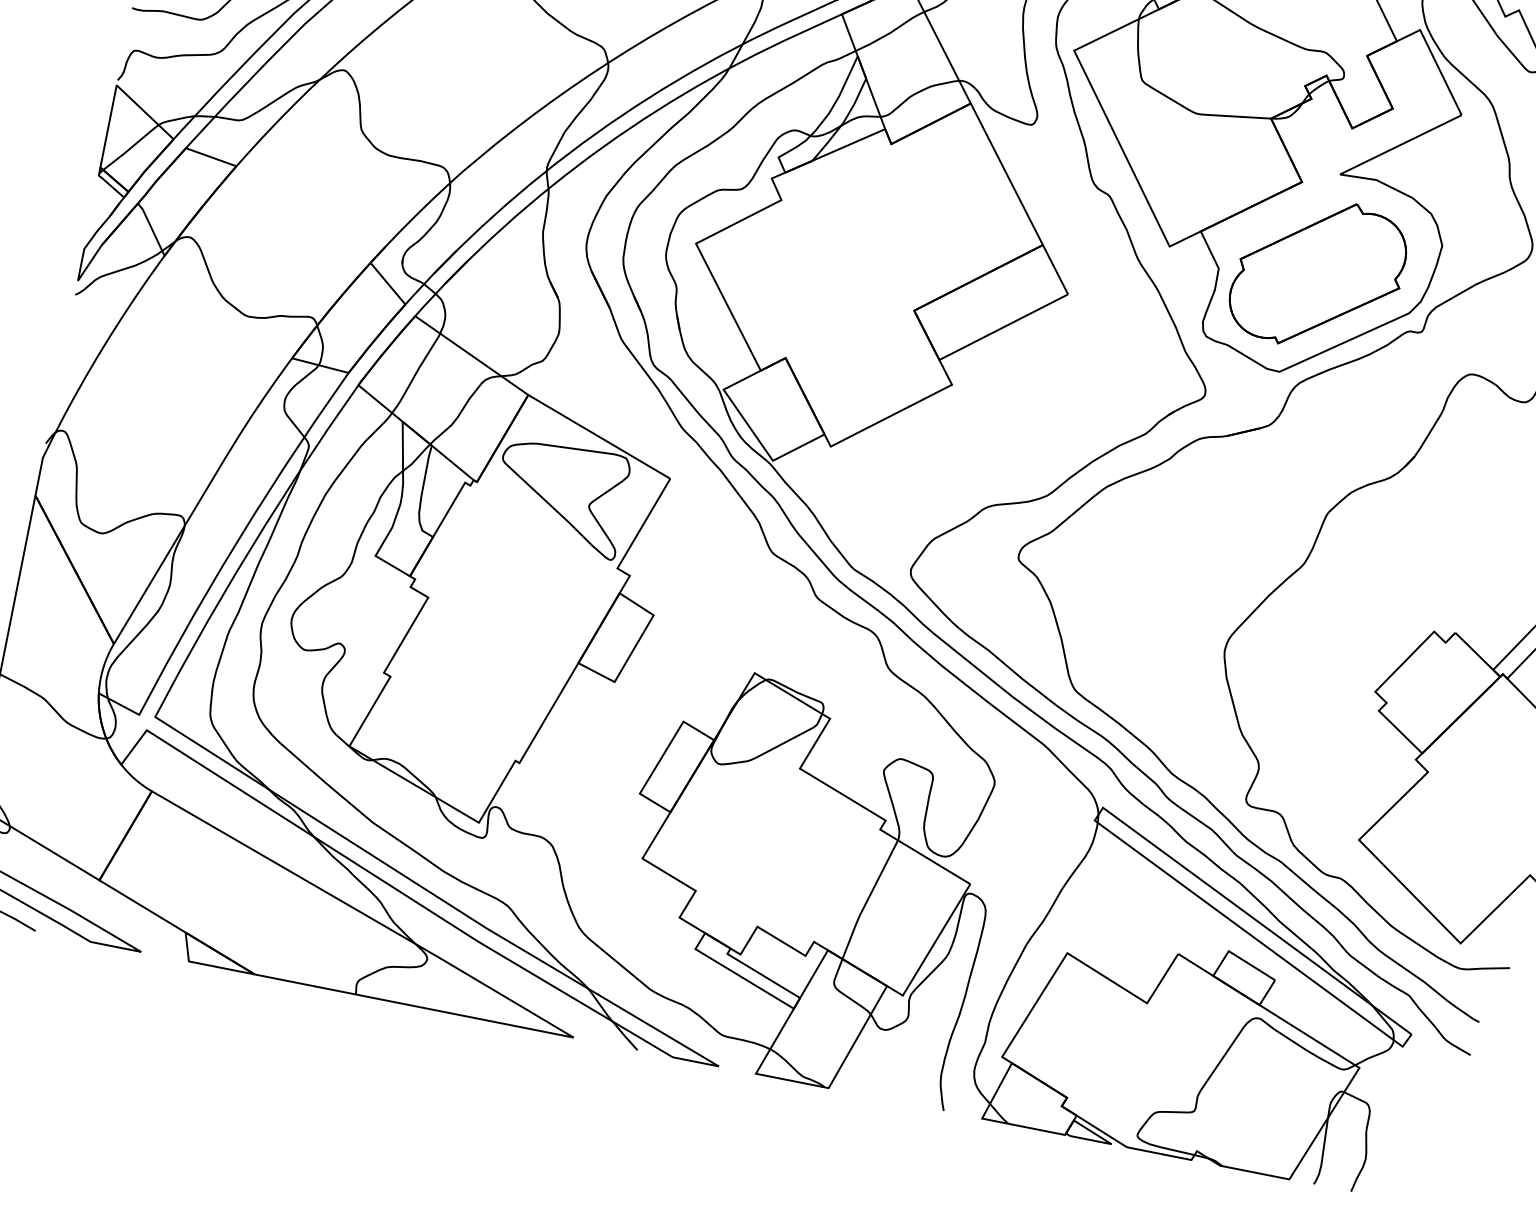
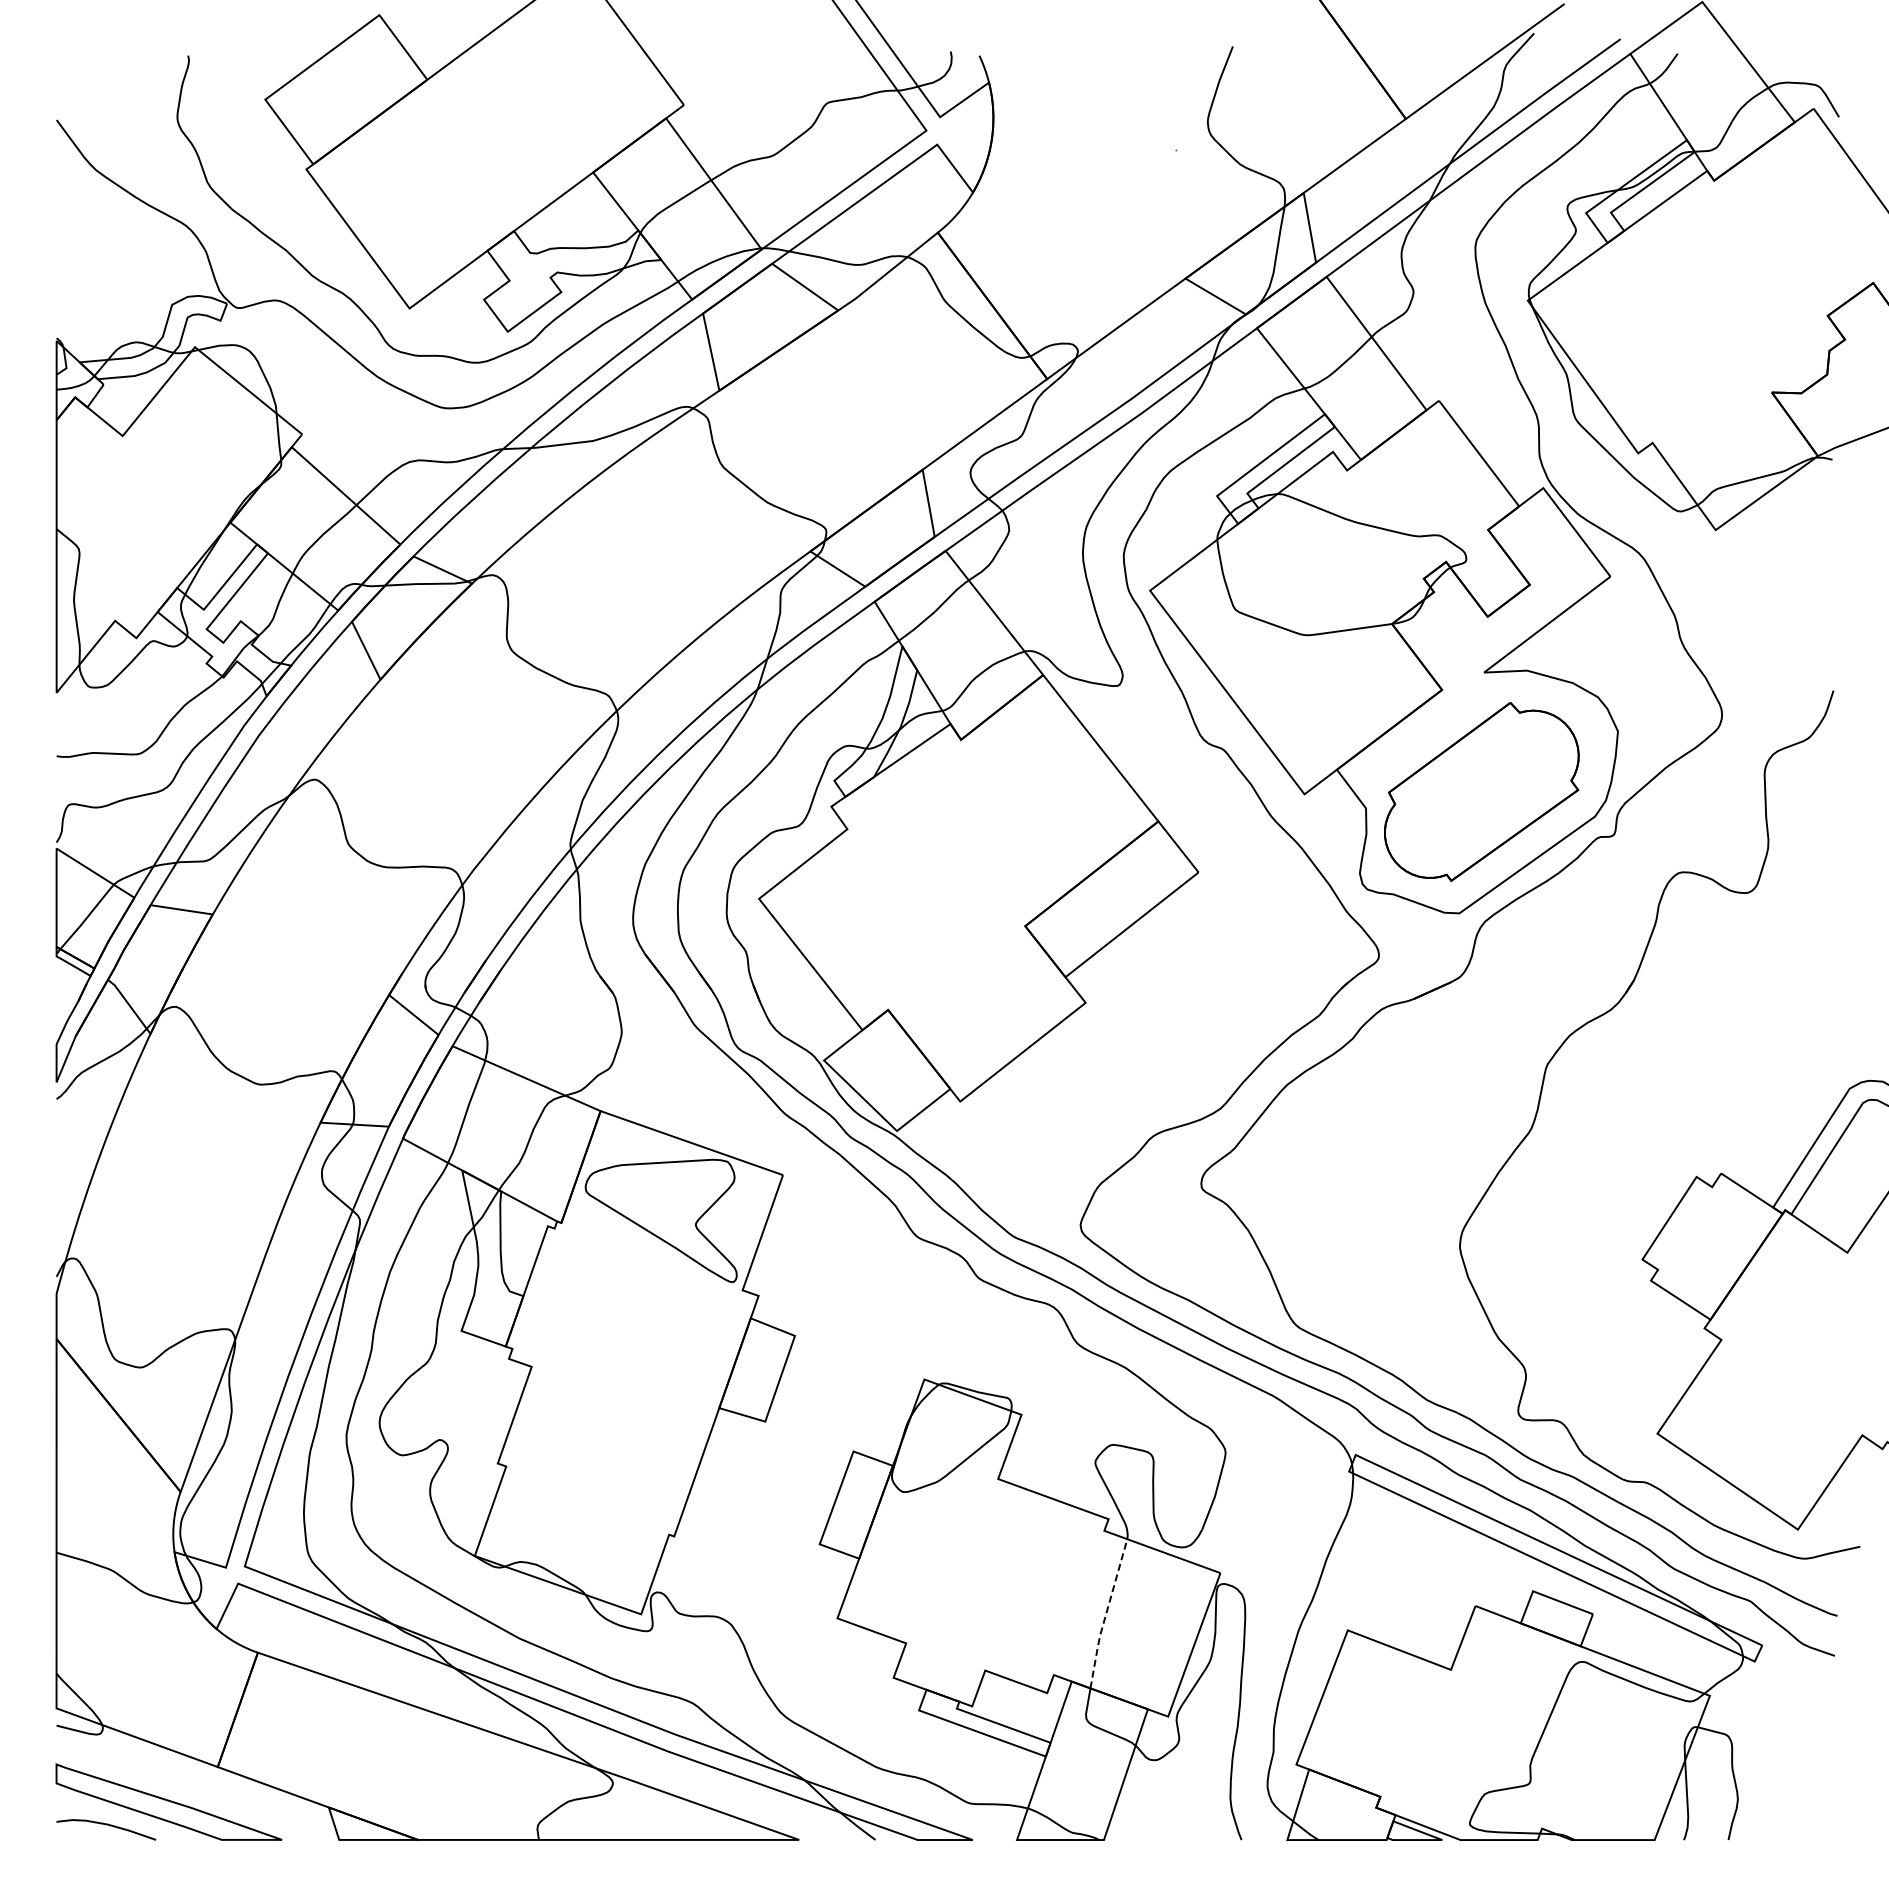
line: (868, 899) -> (1106, 1614), solid -> dashed

